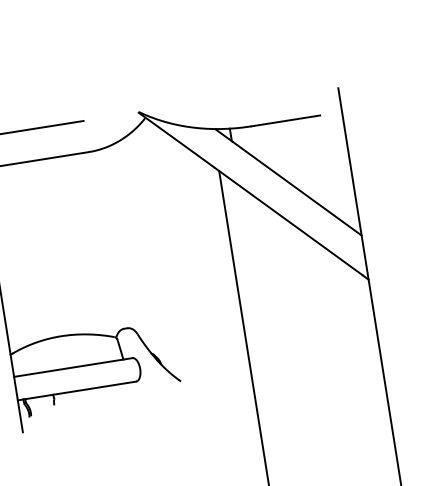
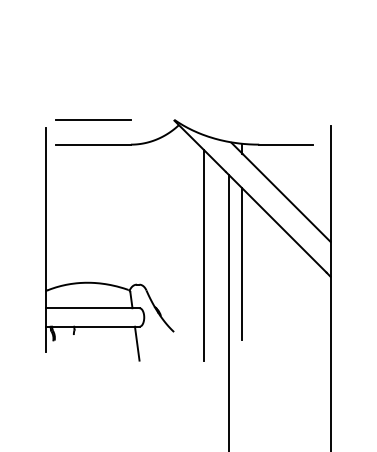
line: (204, 278) -> (204, 255), added
line: (254, 281) -> (242, 264), added
line: (135, 403) -> (136, 343), added

